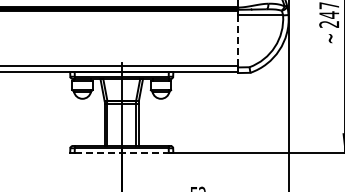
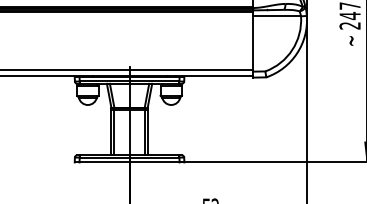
line: (238, 41) -> (253, 44), dashed -> solid
line: (122, 152) -> (130, 162), dashed -> solid

